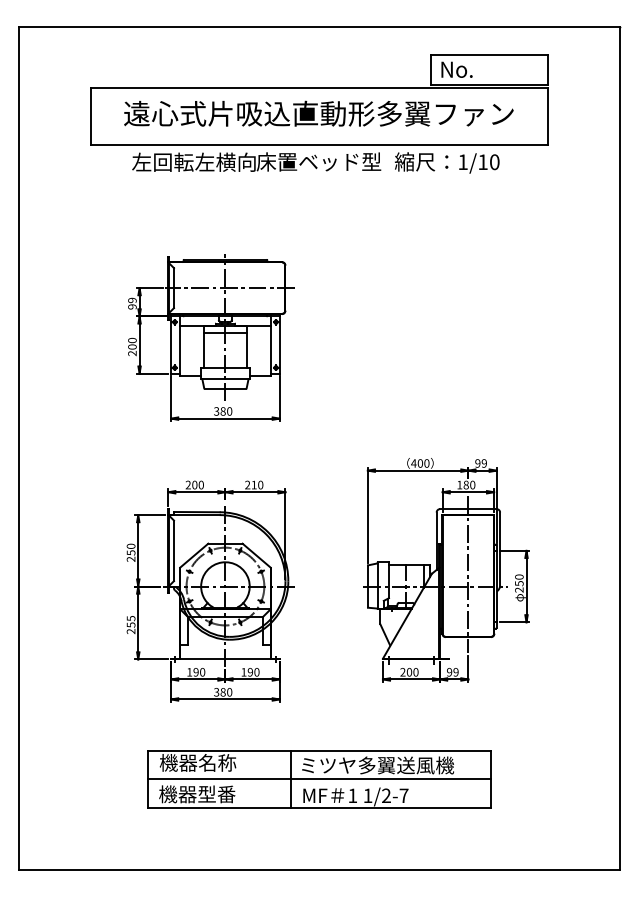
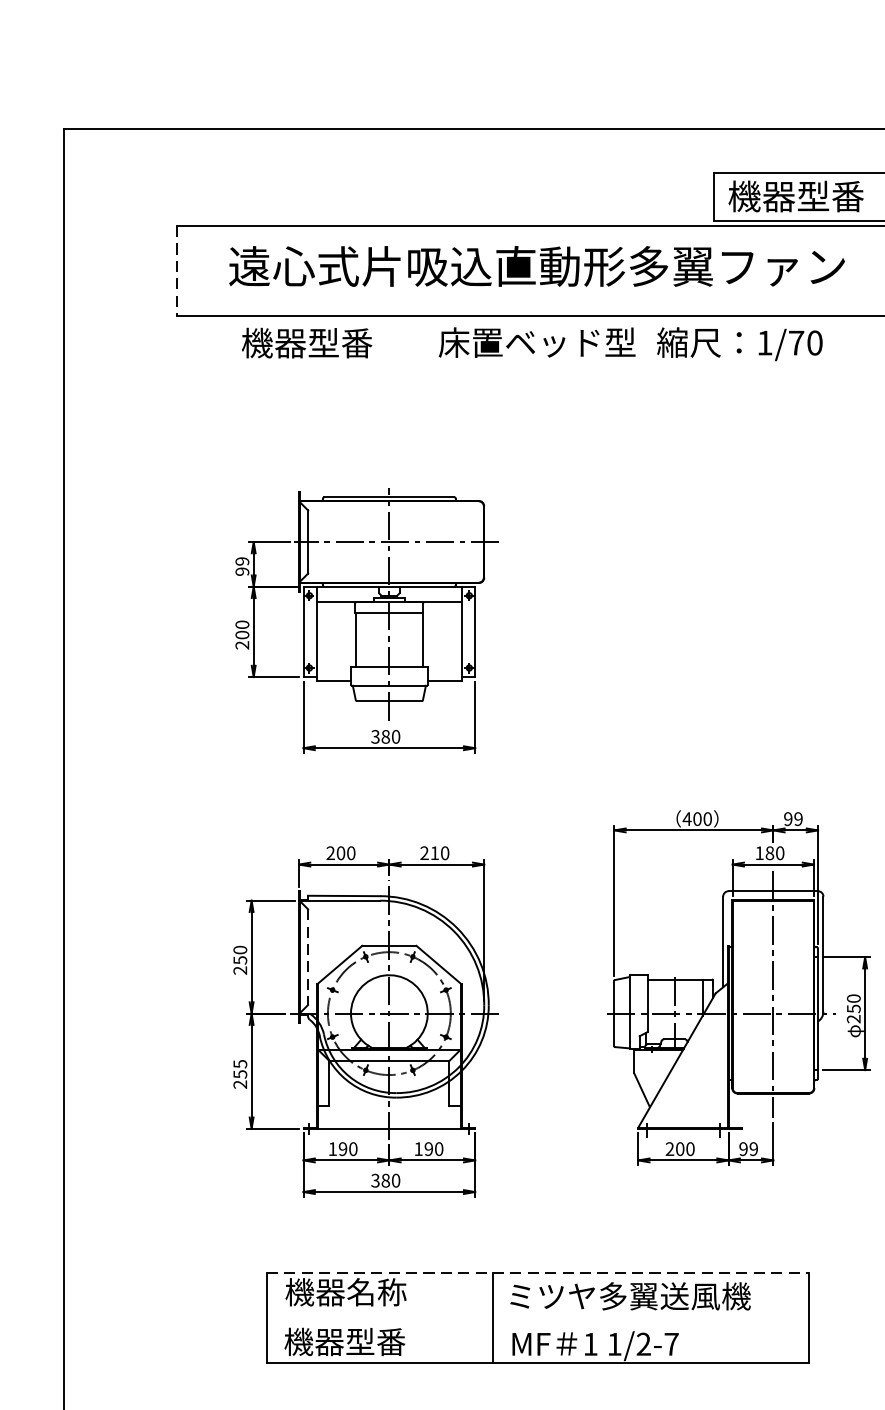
text: (482, 69) -> (795, 196), No. -> 機器型番
line: (90, 116) -> (176, 270), solid -> dashed
text: (193, 161) -> (338, 341), 左回転左横向 -> 機器型番
text: (482, 161) -> (795, 341), 1/10 -> 1/70
line: (174, 551) -> (308, 958), solid -> dashed
line: (319, 750) -> (538, 1272), solid -> dashed
line: (319, 779) -> (538, 1318), removed

